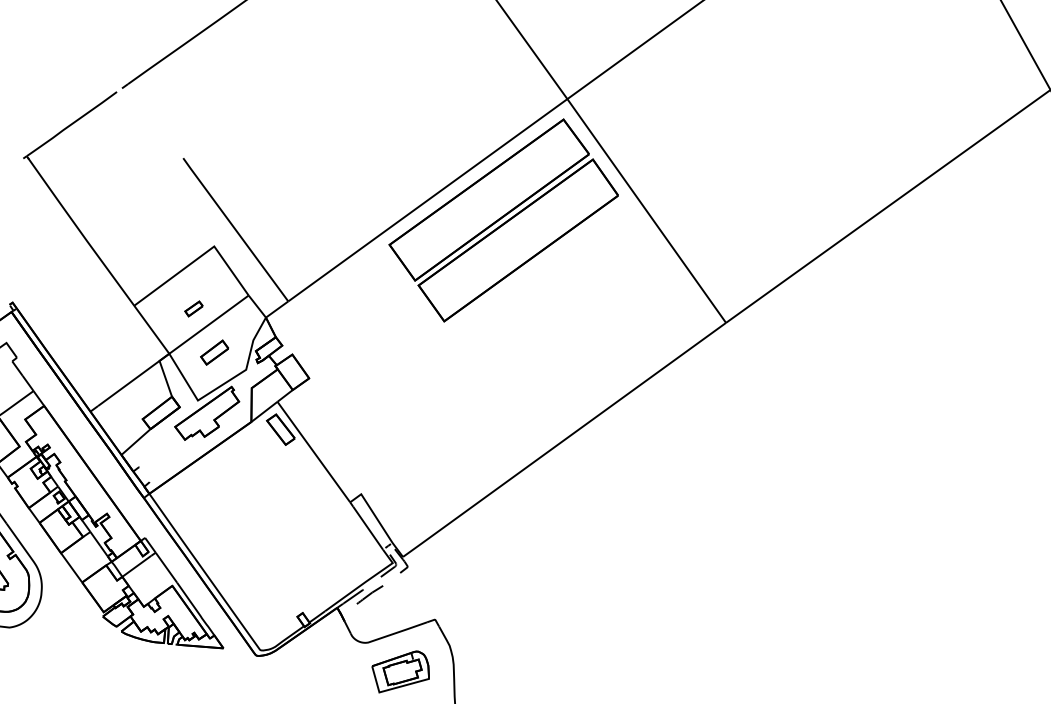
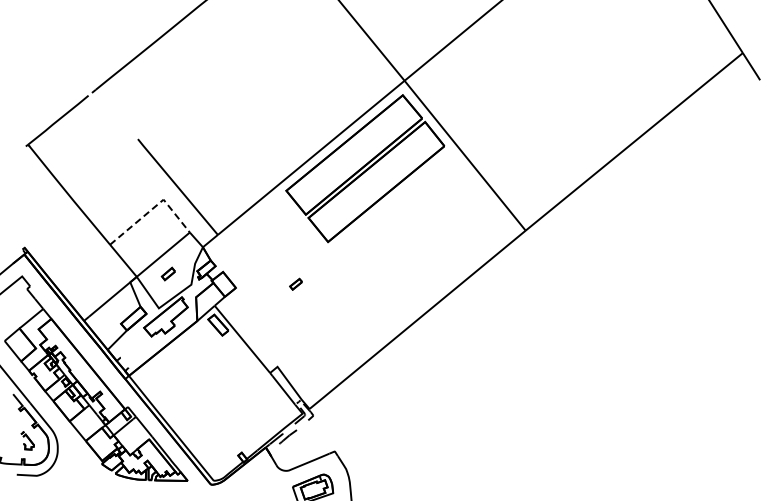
line: (199, 258) -> (153, 208), solid -> dashed
part: (193, 307) -> (295, 283), moved
part: (214, 351) -> (168, 273), size x0.7

